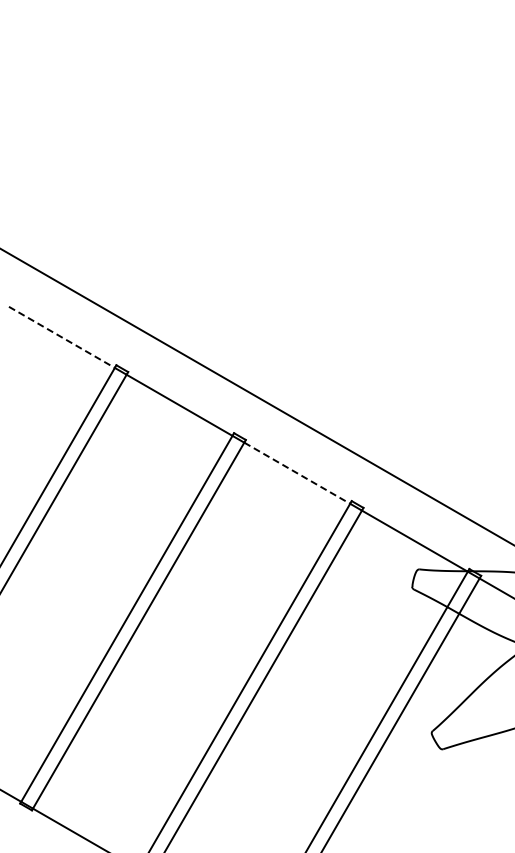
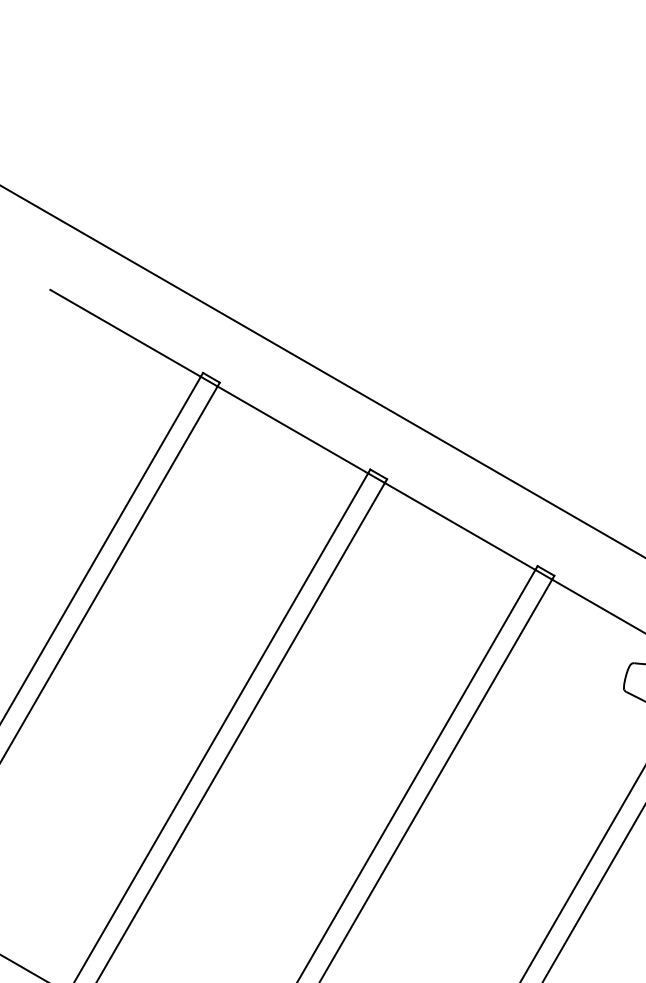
line: (62, 337) -> (126, 333), dashed -> solid
line: (297, 473) -> (460, 526), dashed -> solid

